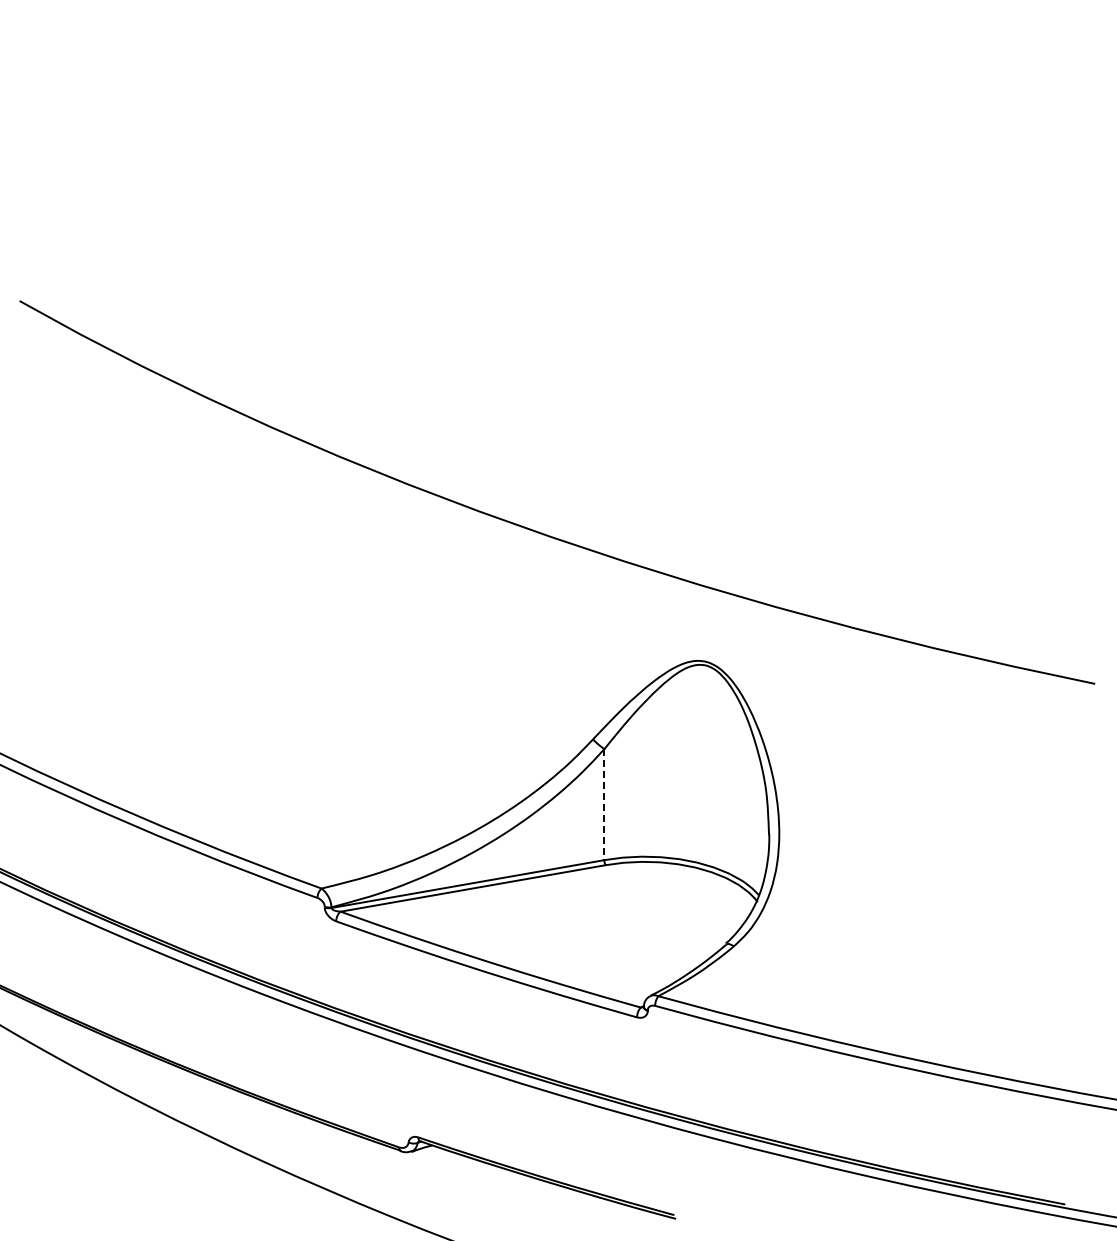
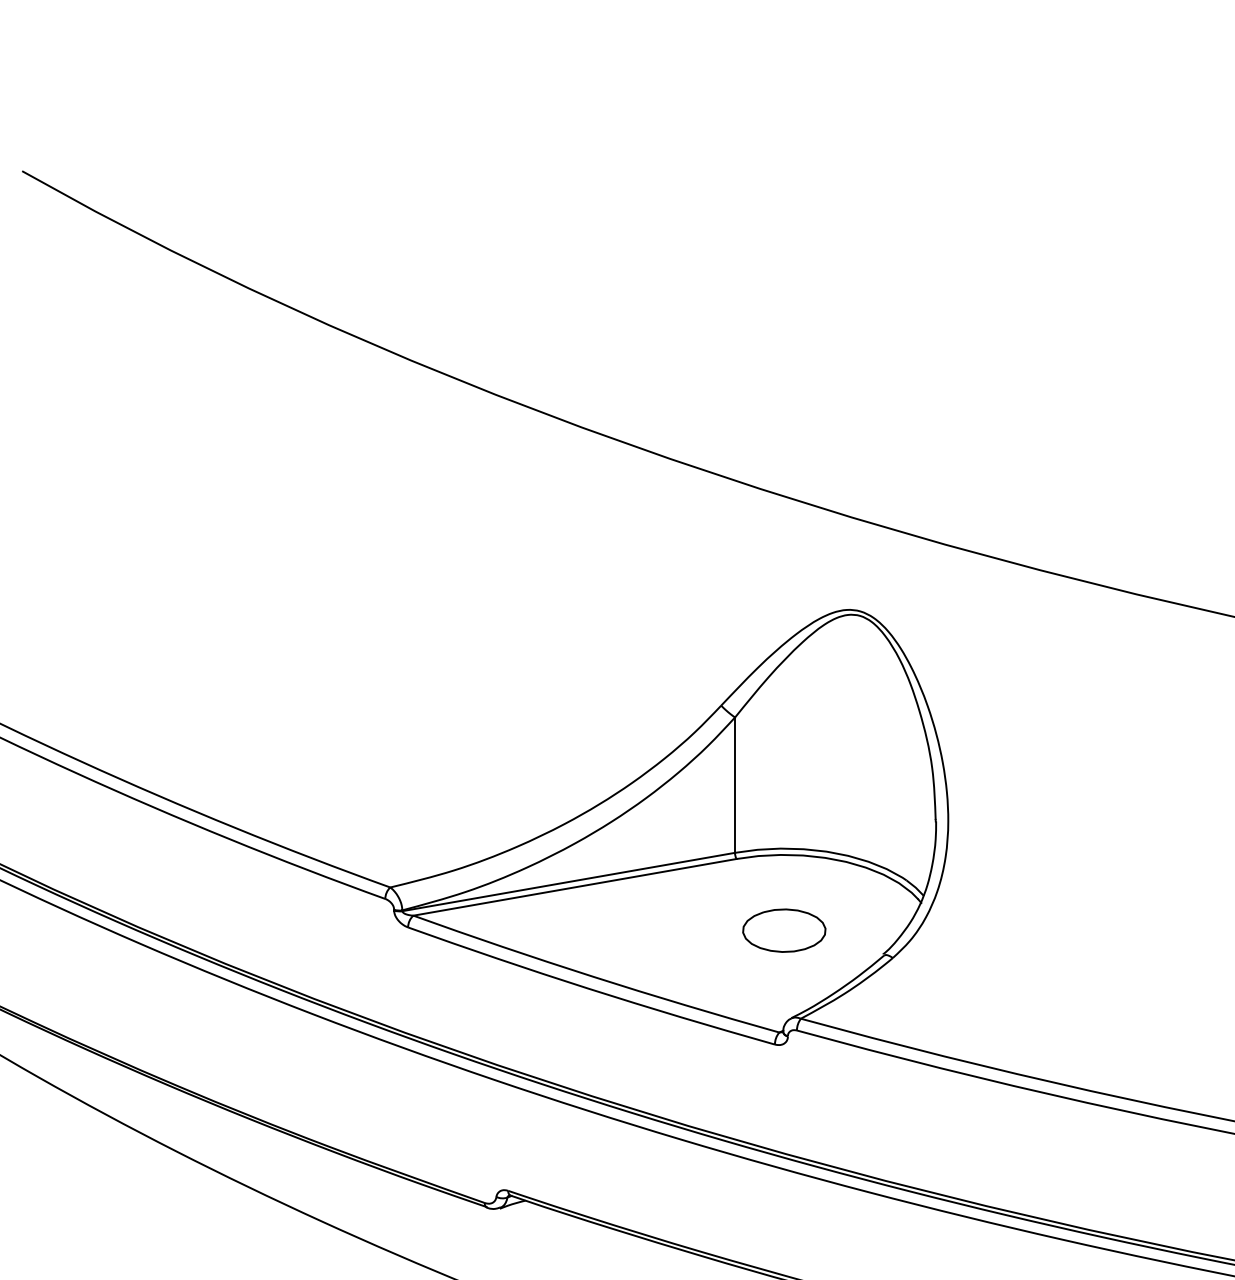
line: (604, 804) -> (735, 784), dashed -> solid
part: (644, 923) -> (783, 930), added

